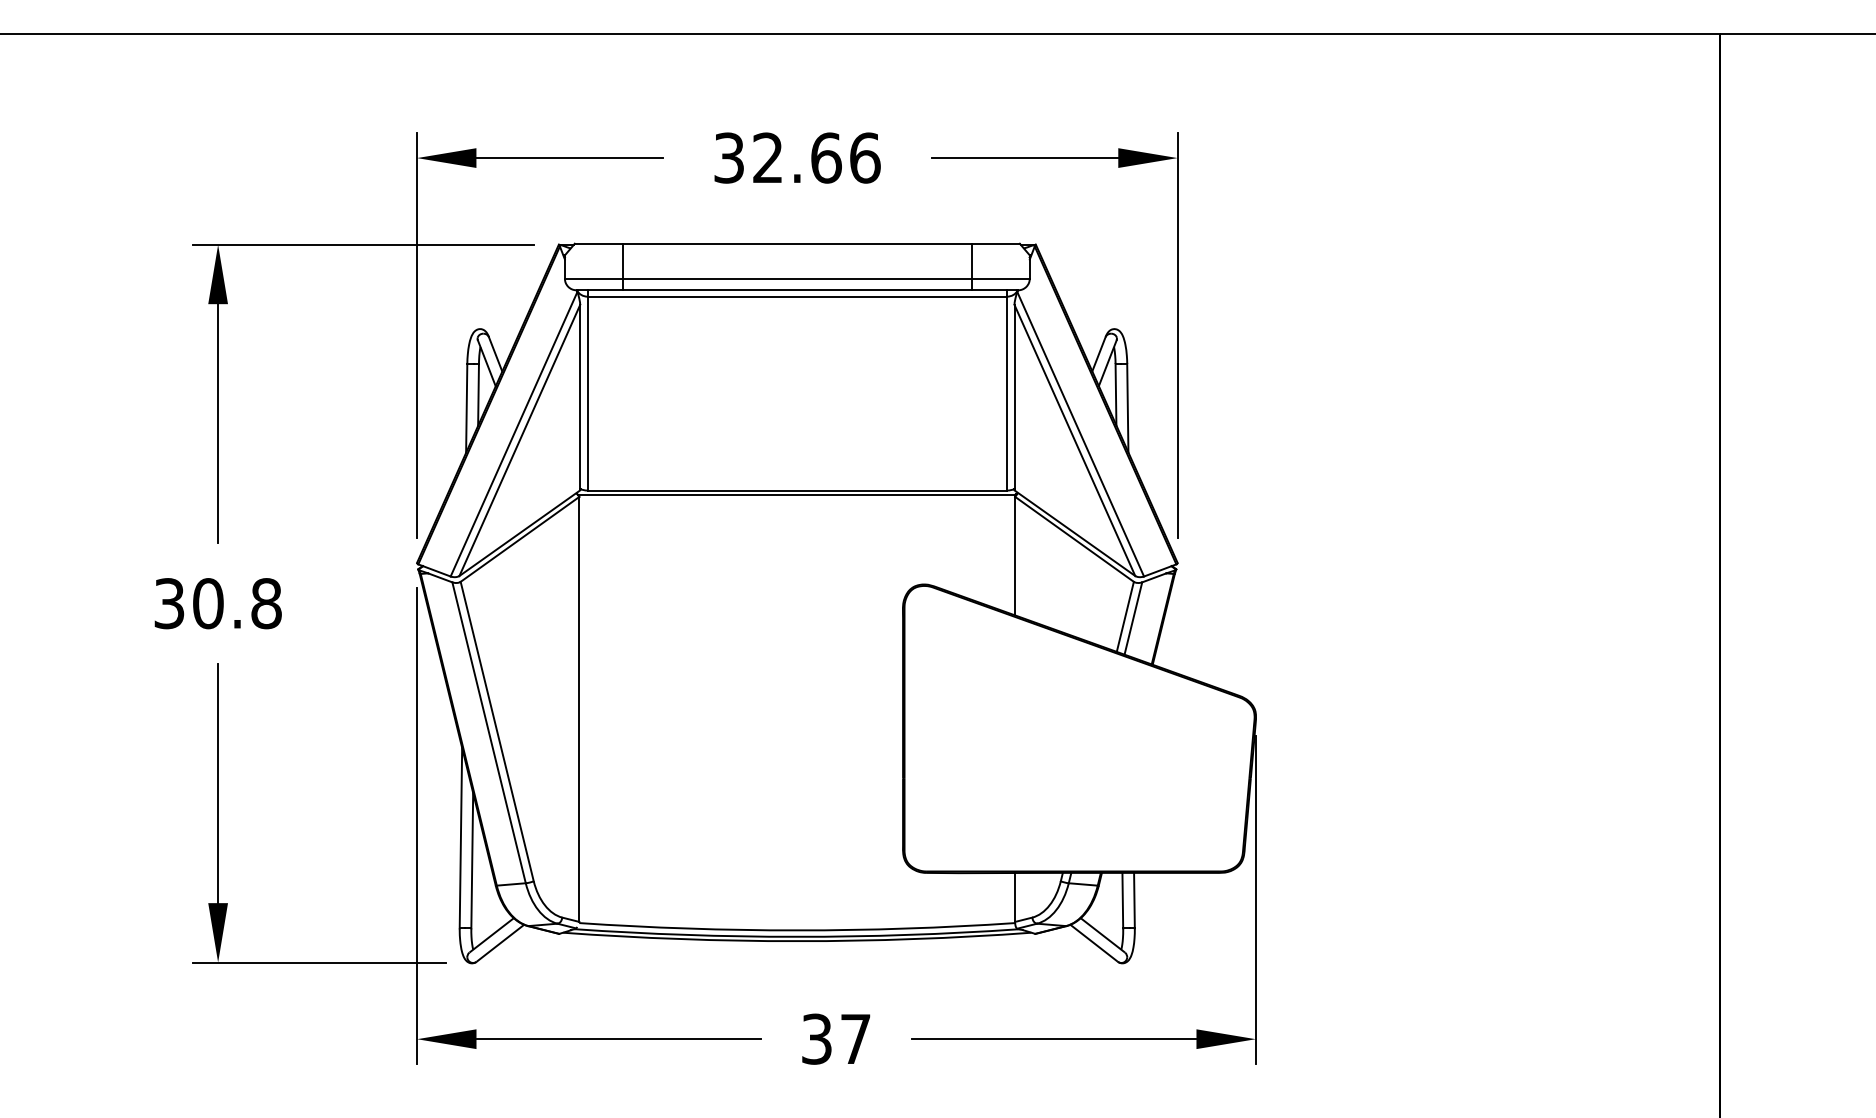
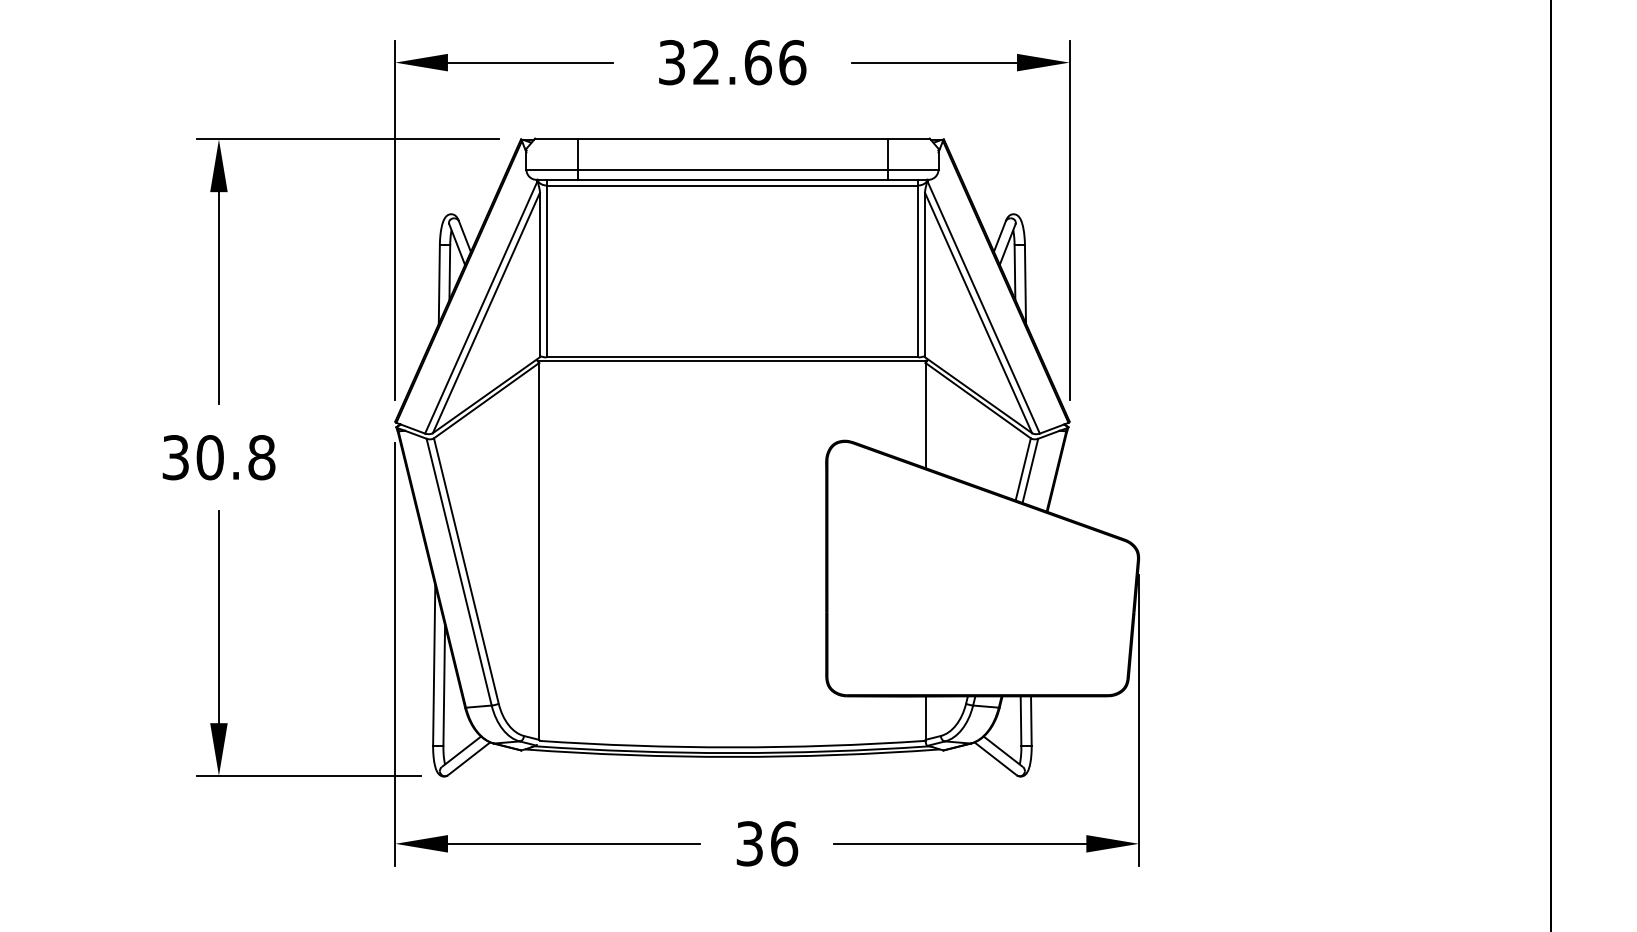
text: (855, 1038) -> (784, 843), 37 -> 36

